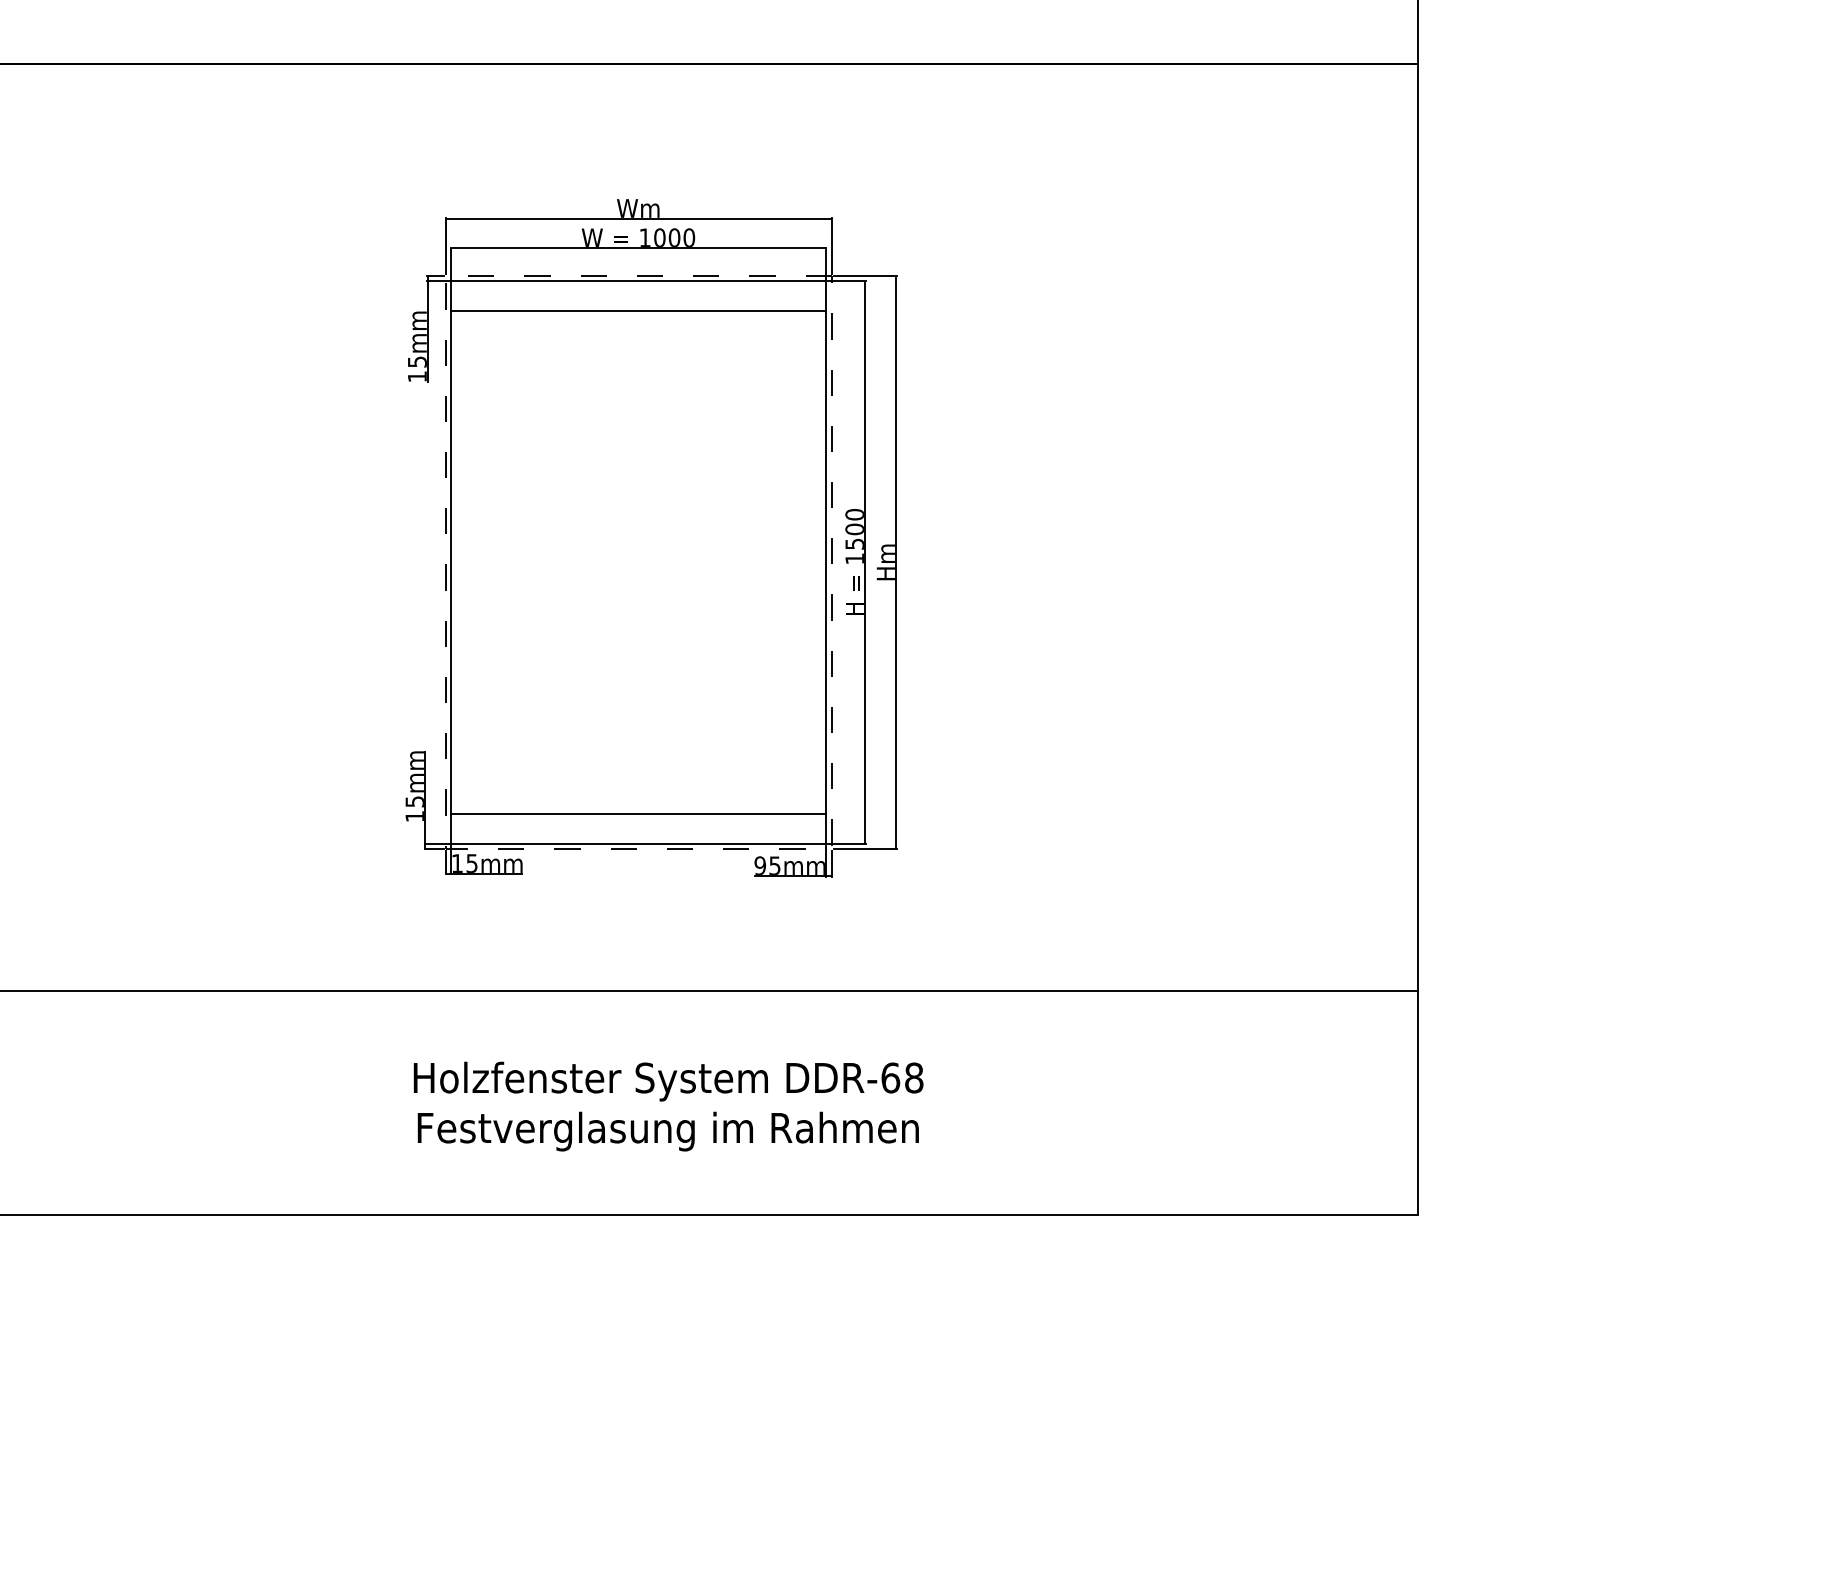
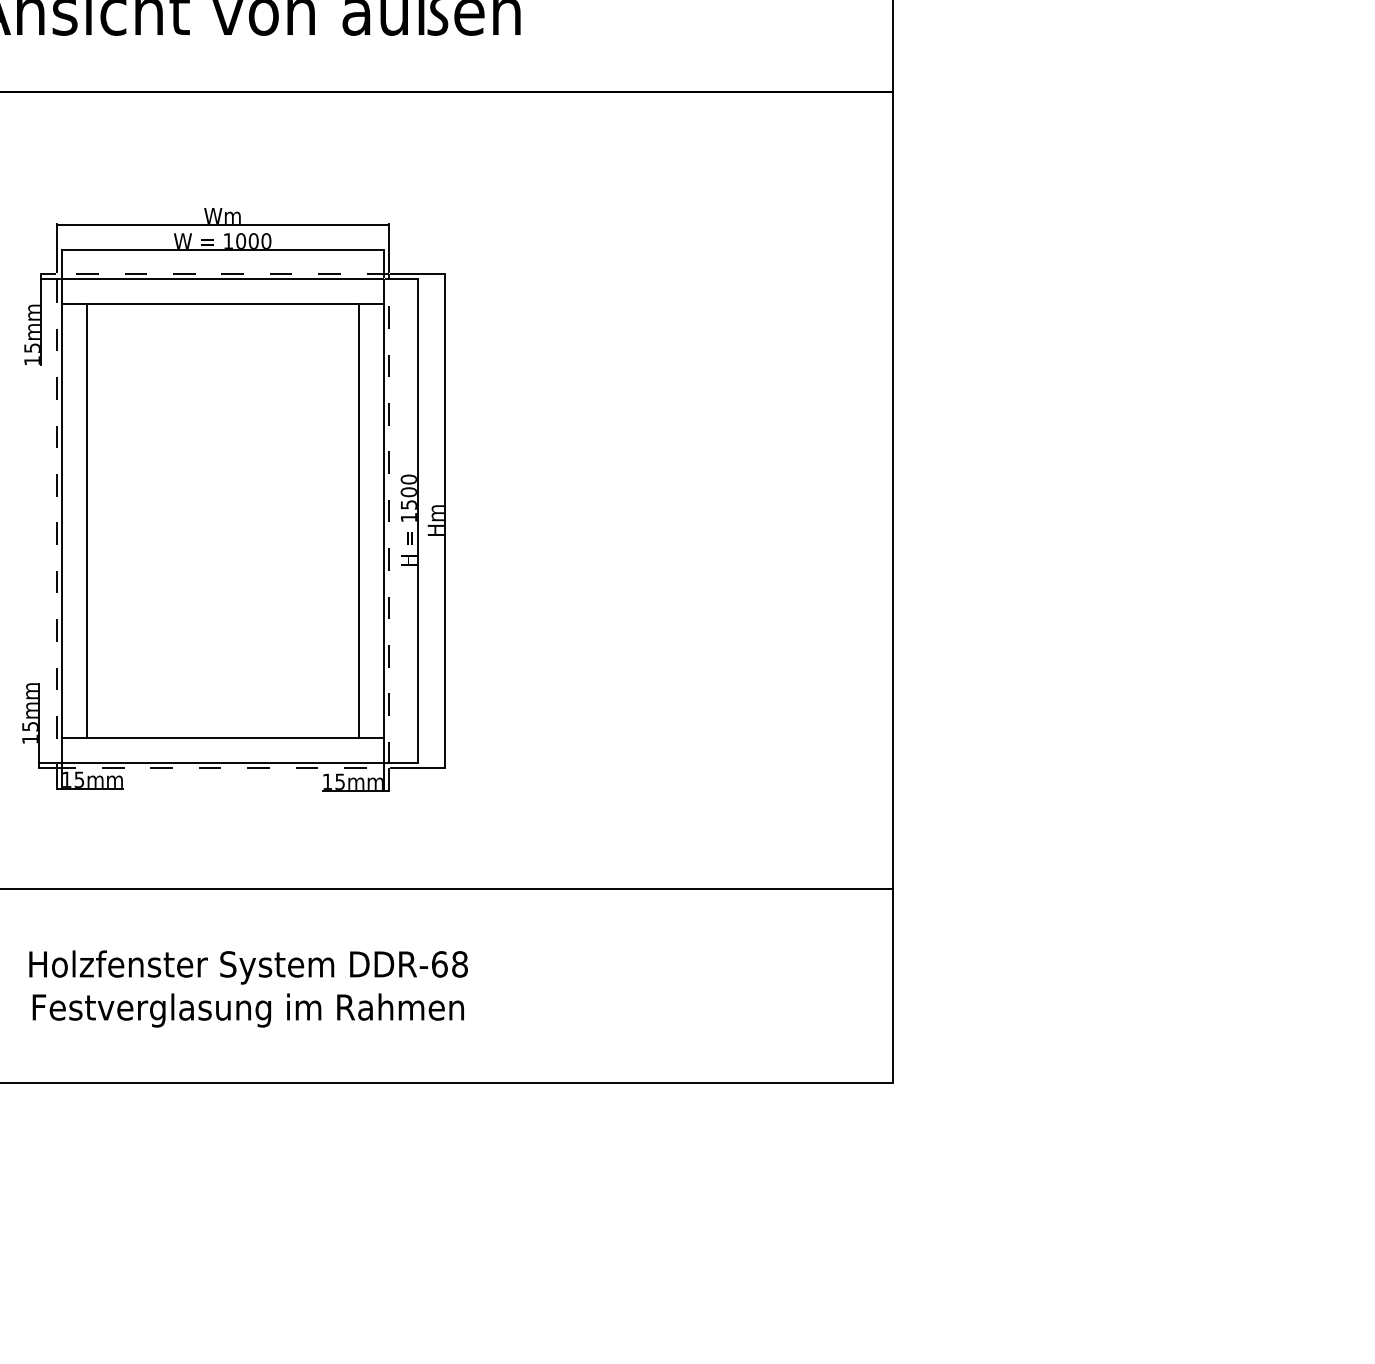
line: (480, 562) -> (86, 520), added
line: (796, 562) -> (358, 520), added
text: (759, 865) -> (326, 781), 95mm -> 15mm

